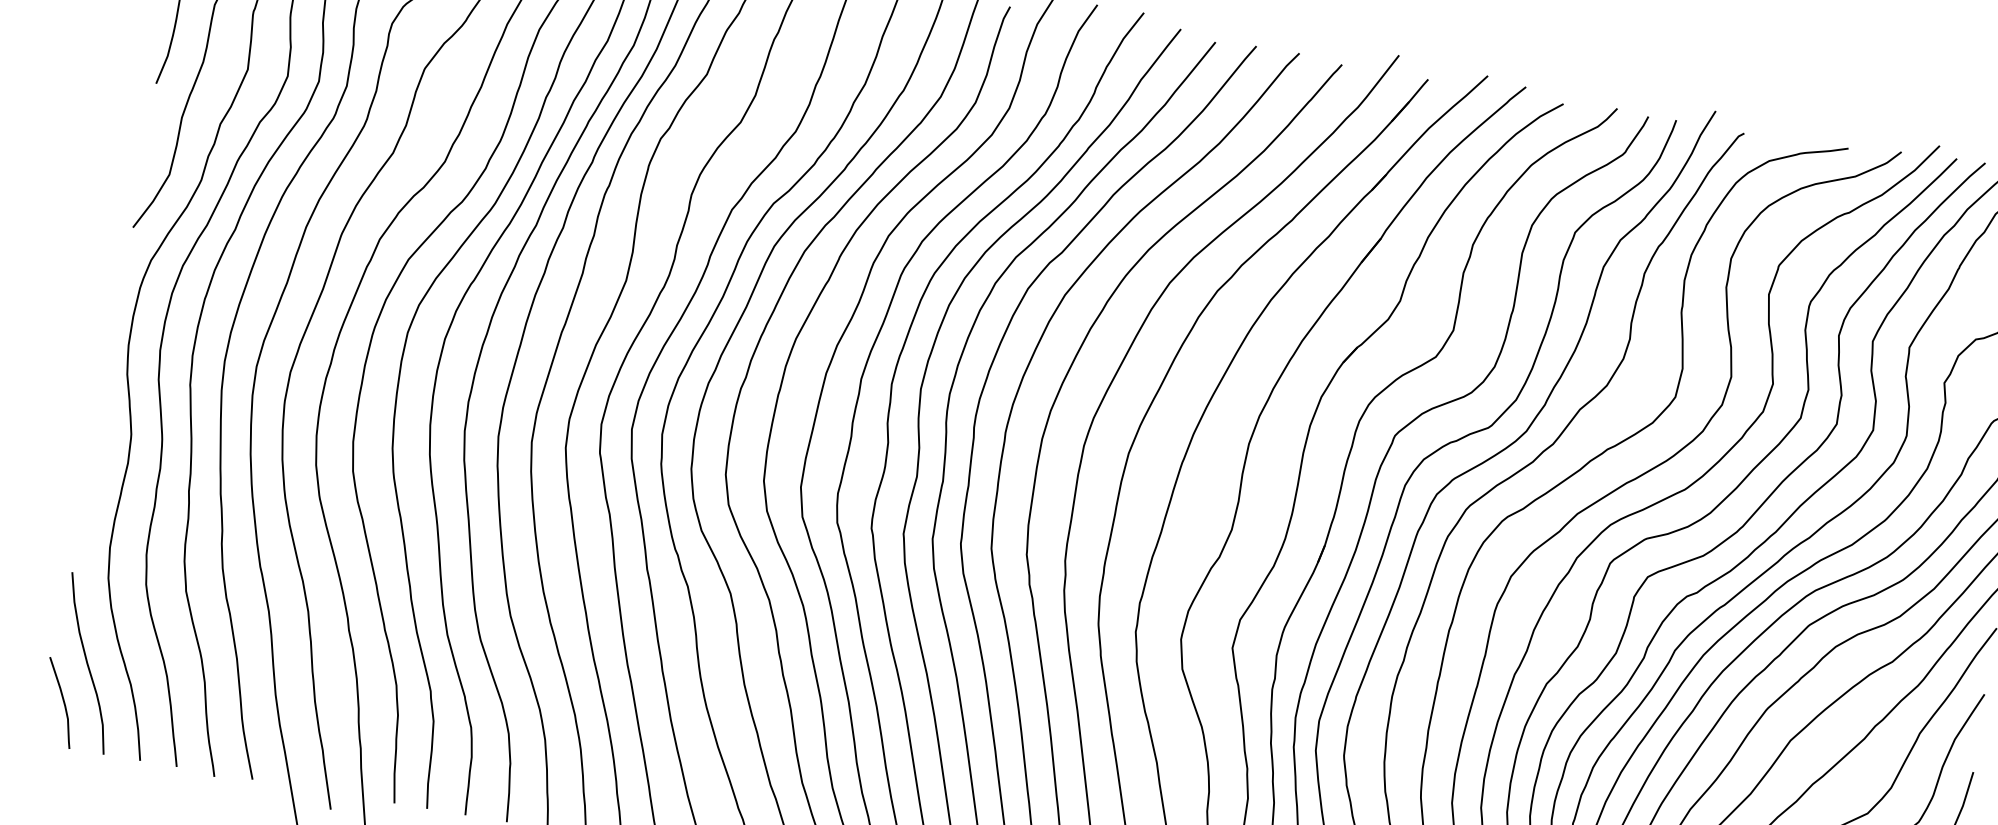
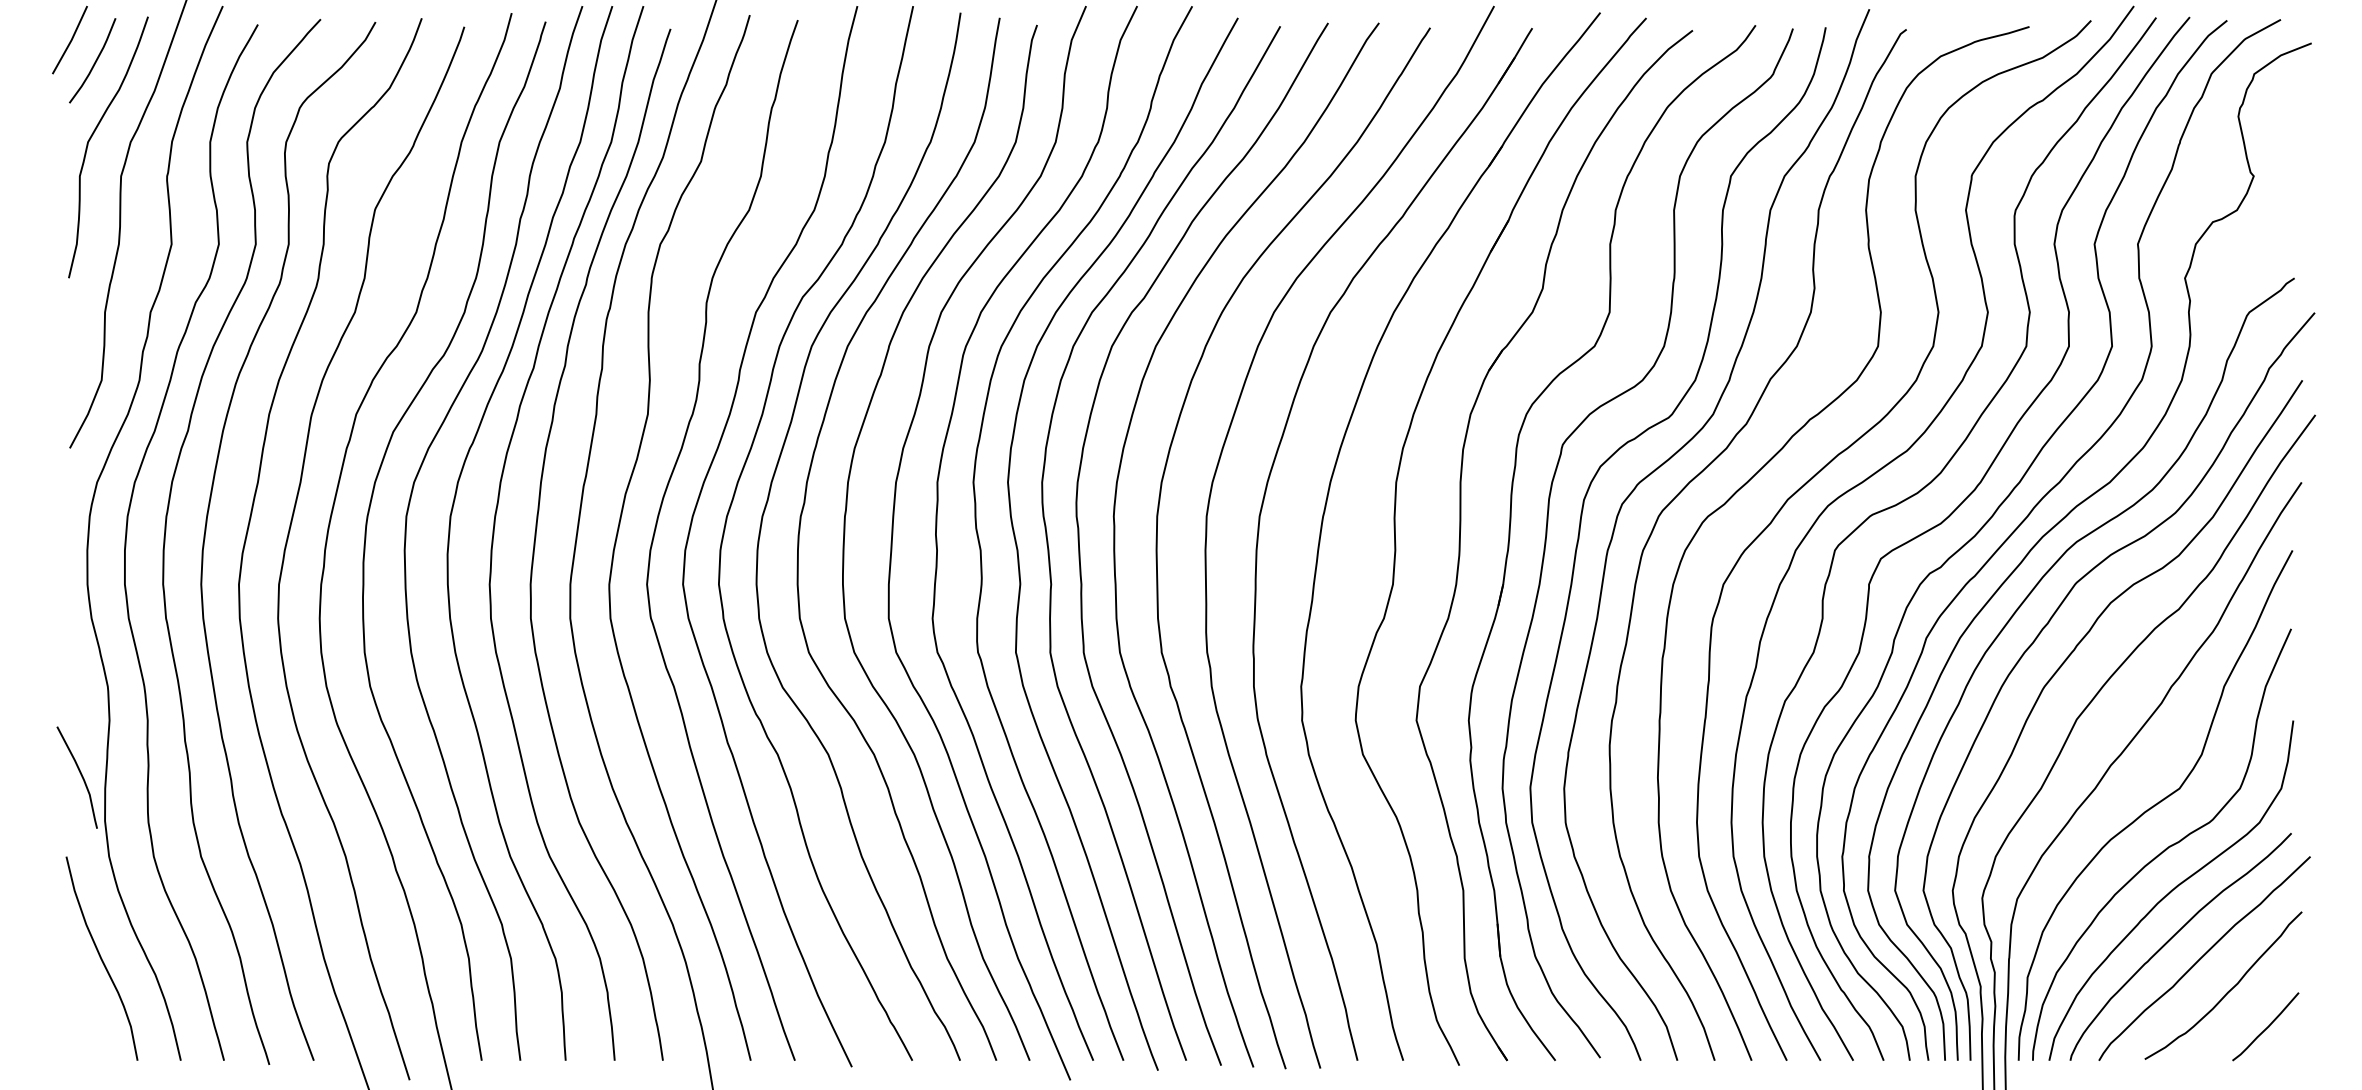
curve: (62, 701) -> (80, 775), moved

